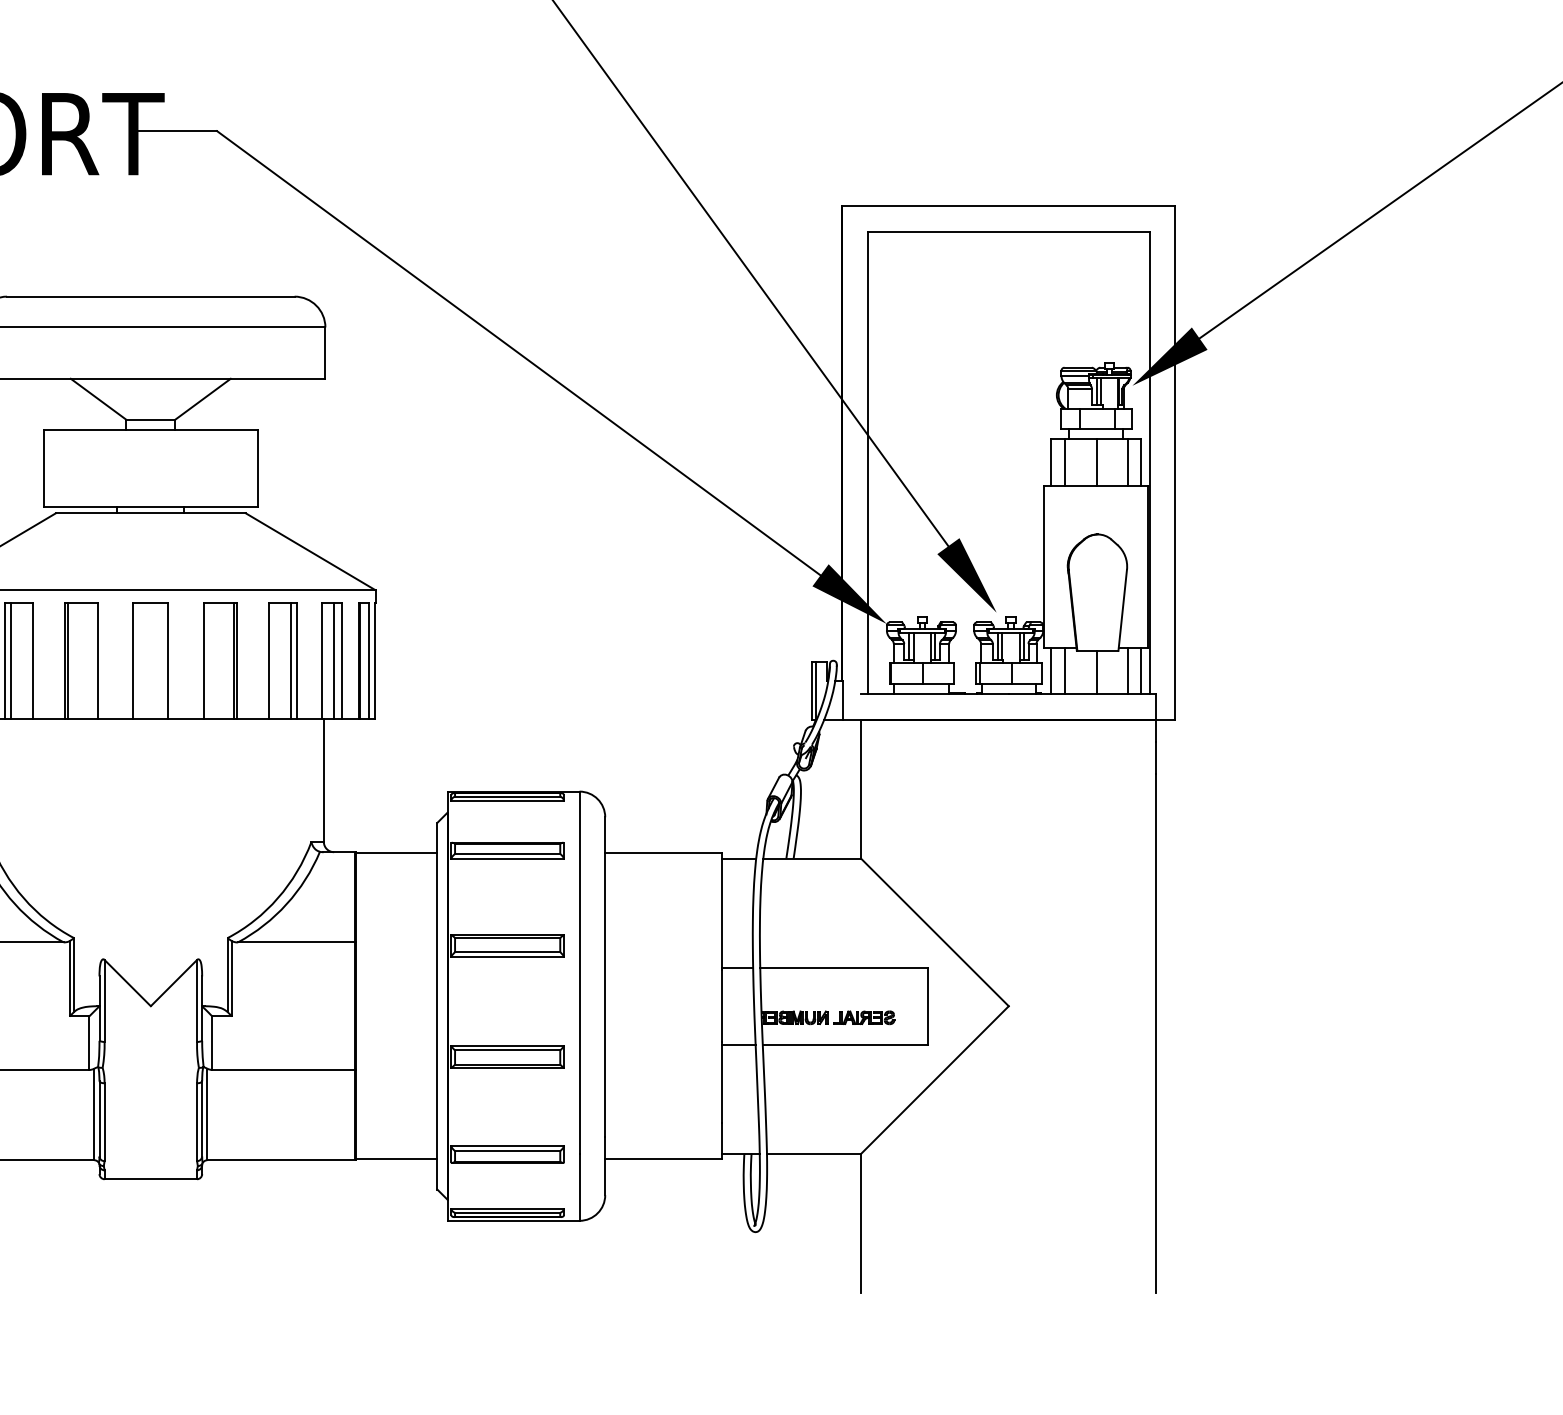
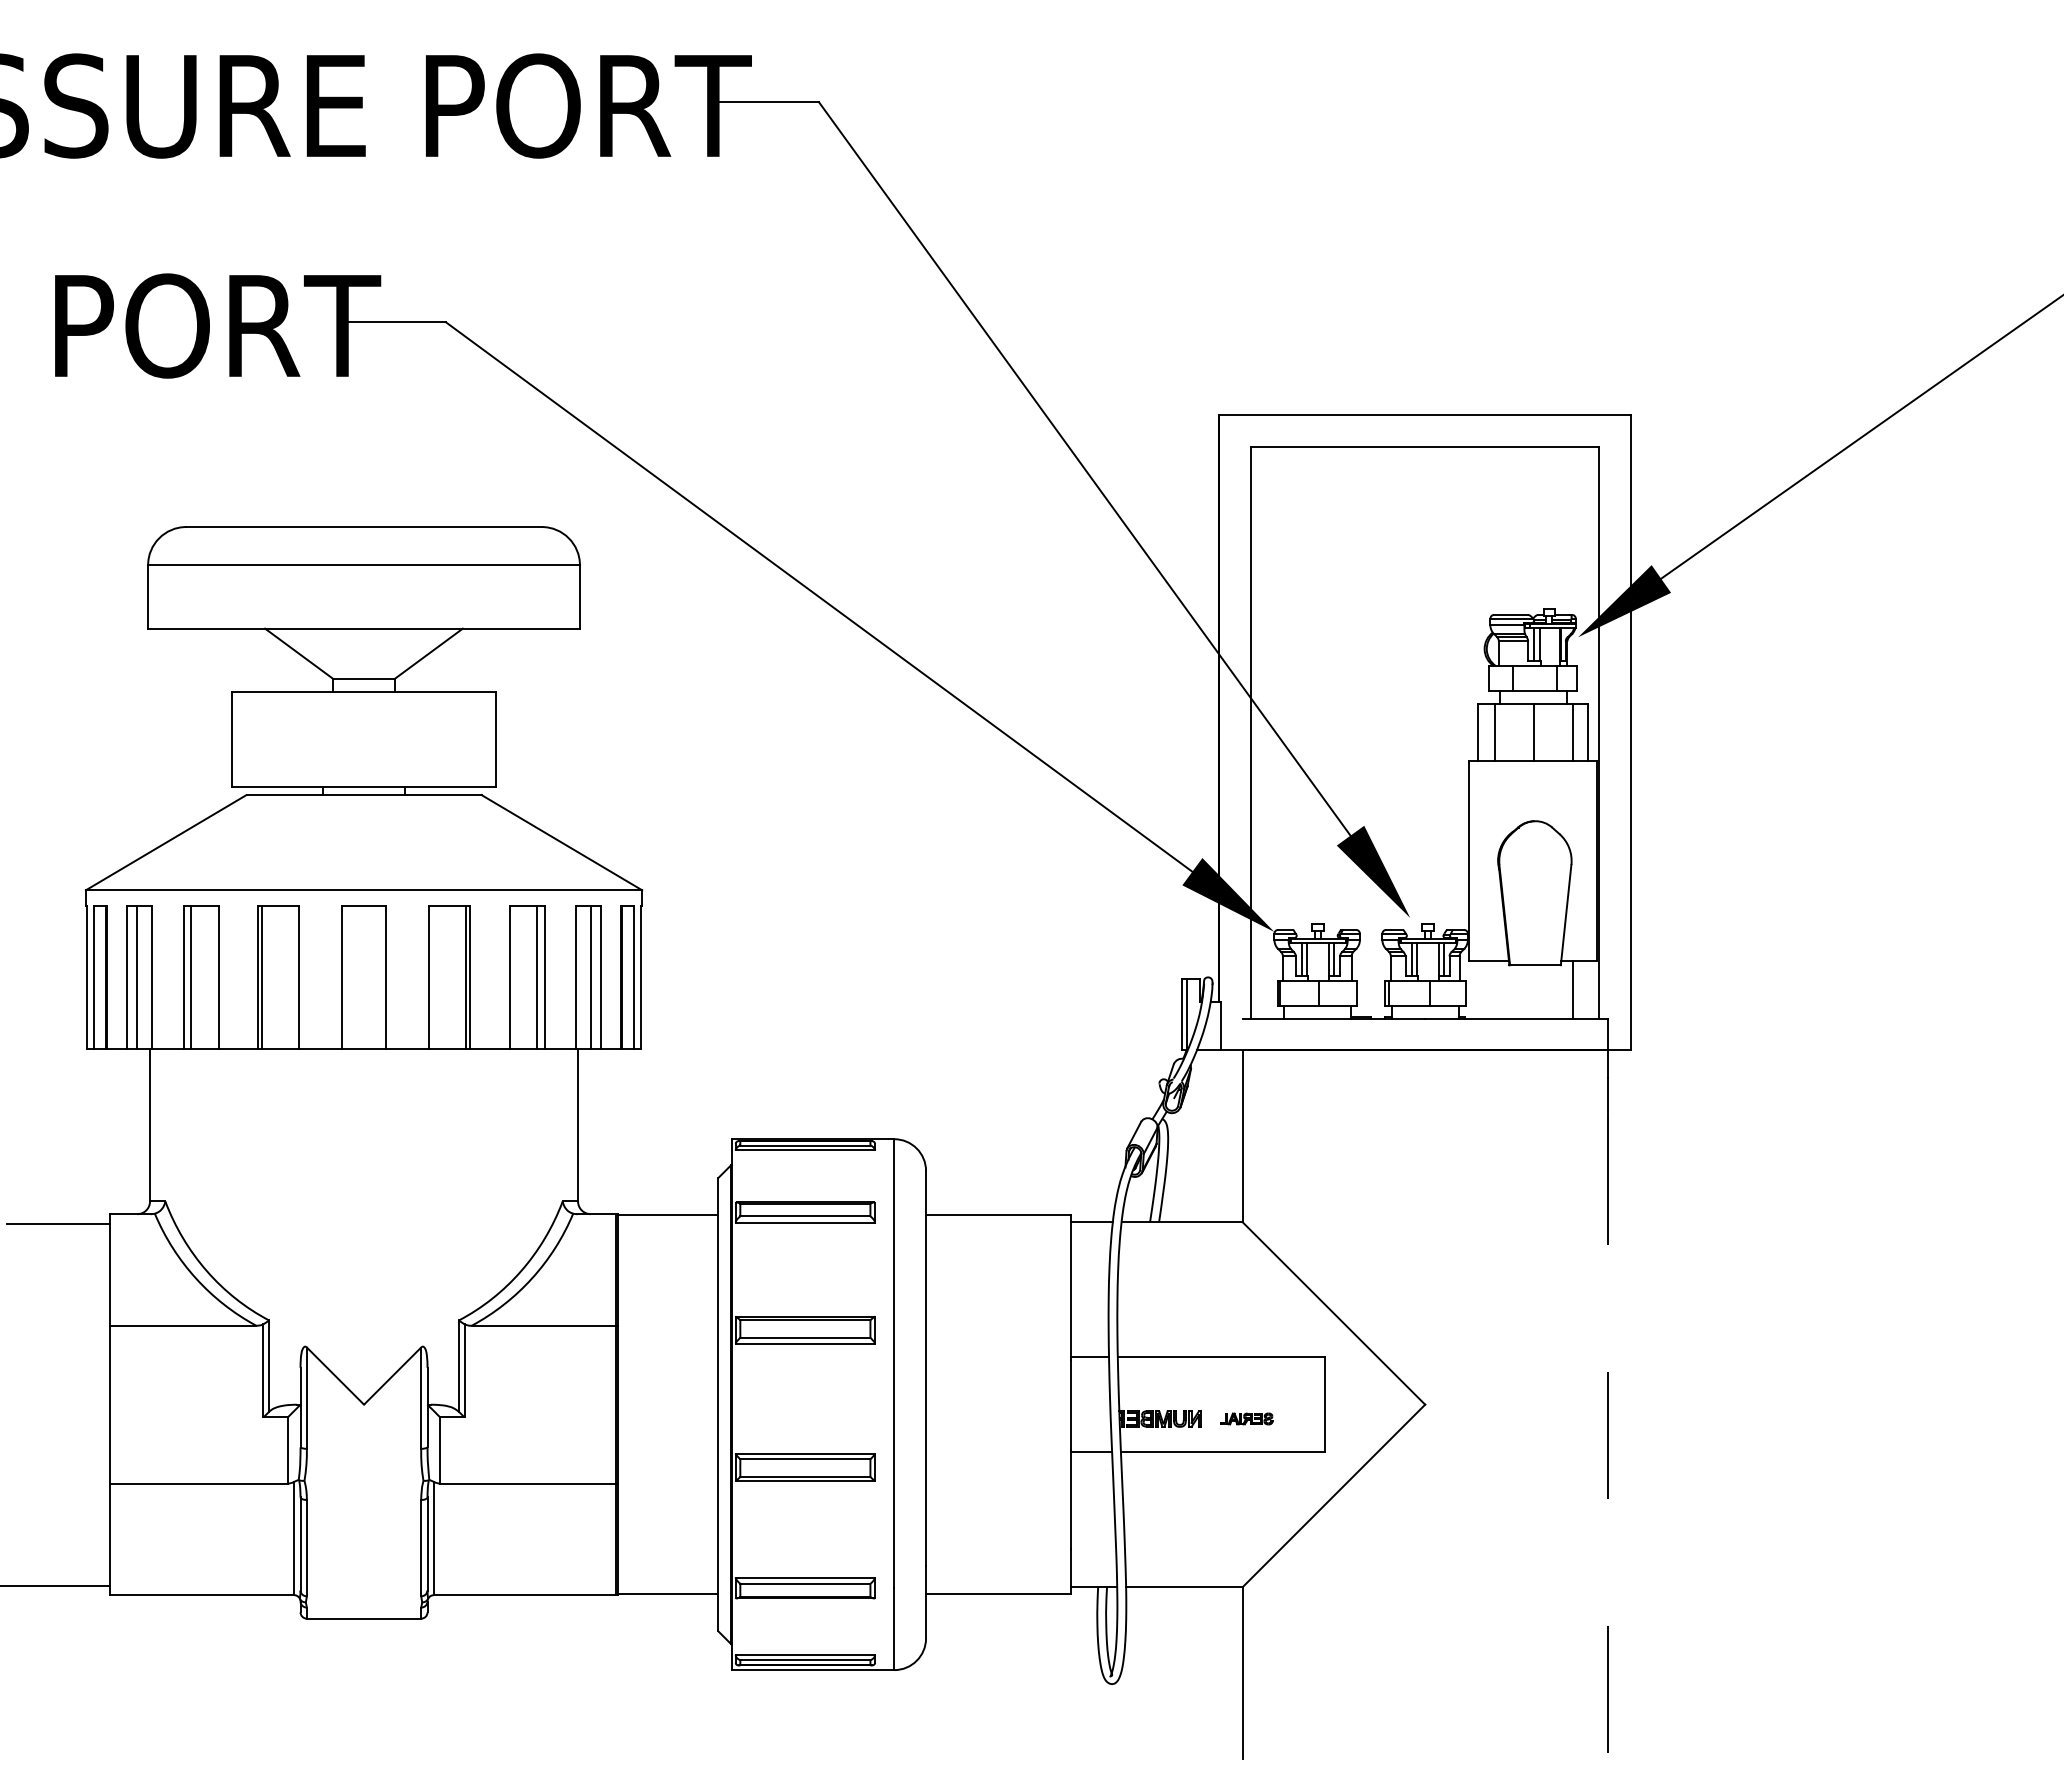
line: (1051, 670) -> (1477, 989), removed
line: (1064, 670) -> (1494, 989), removed
line: (1140, 670) -> (1588, 989), removed
line: (1097, 672) -> (1534, 991), removed
part: (864, 1017) -> (1246, 1418), size x0.7
line: (1156, 1033) -> (1607, 1438), solid -> dashed

